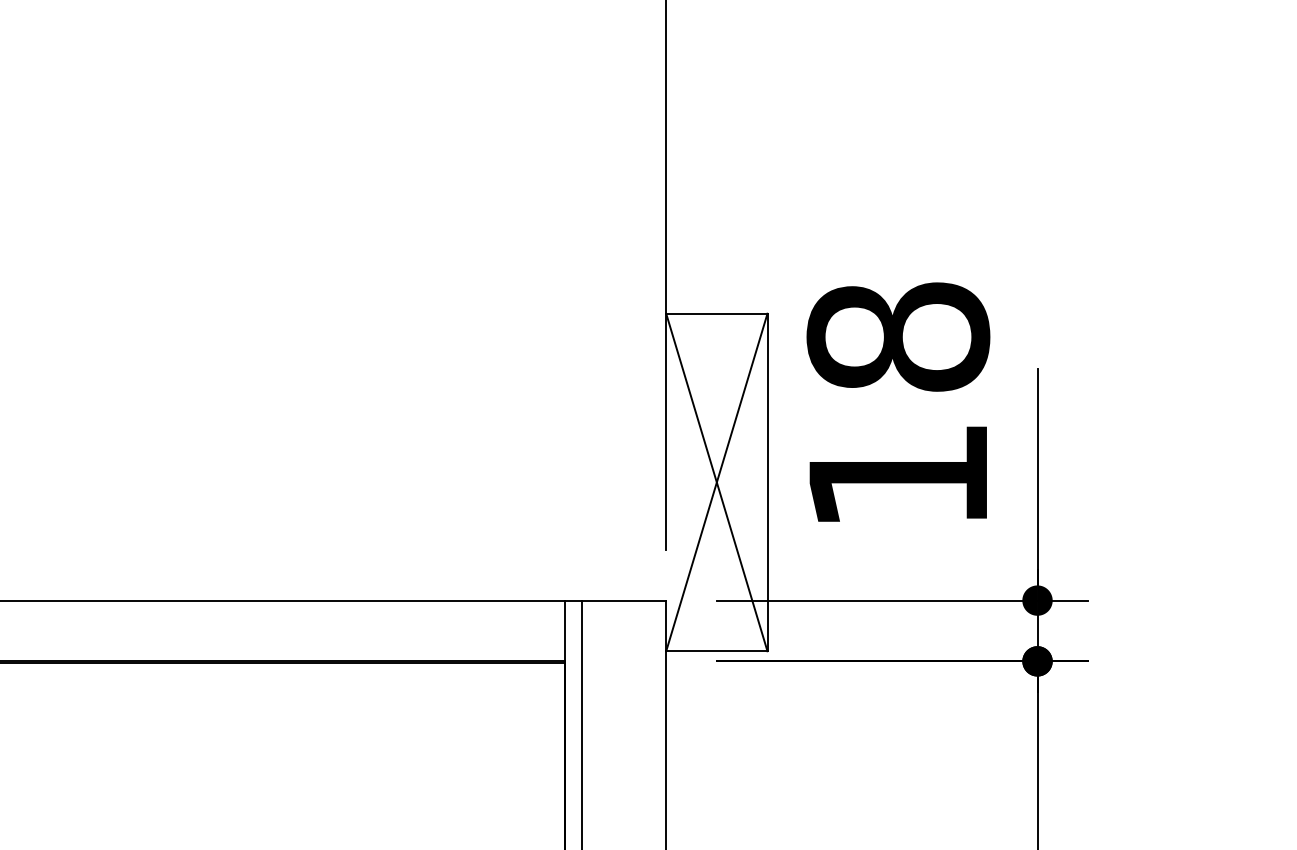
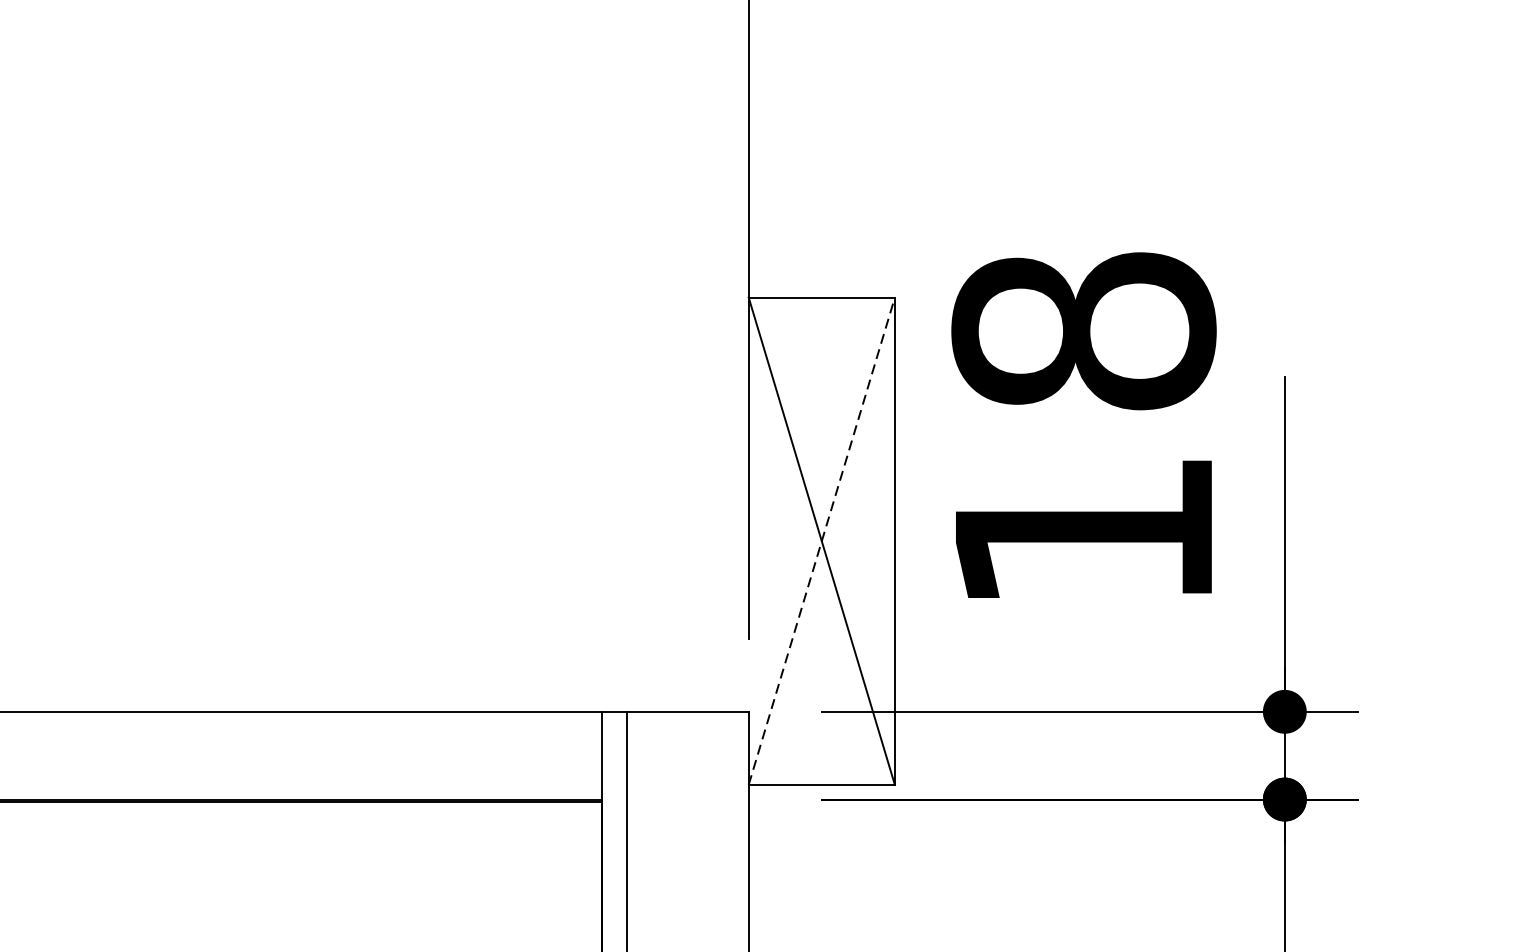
line: (717, 482) -> (822, 541), solid -> dashed

